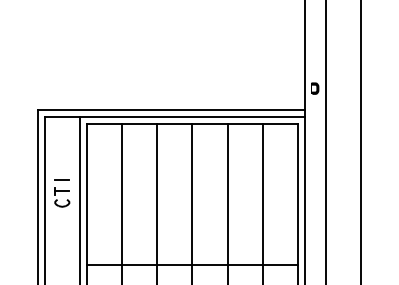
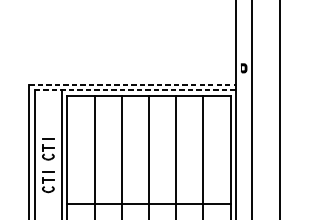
line: (171, 109) -> (132, 84), solid -> dashed
line: (175, 116) -> (135, 89), solid -> dashed
part: (62, 235) -> (48, 181), added

